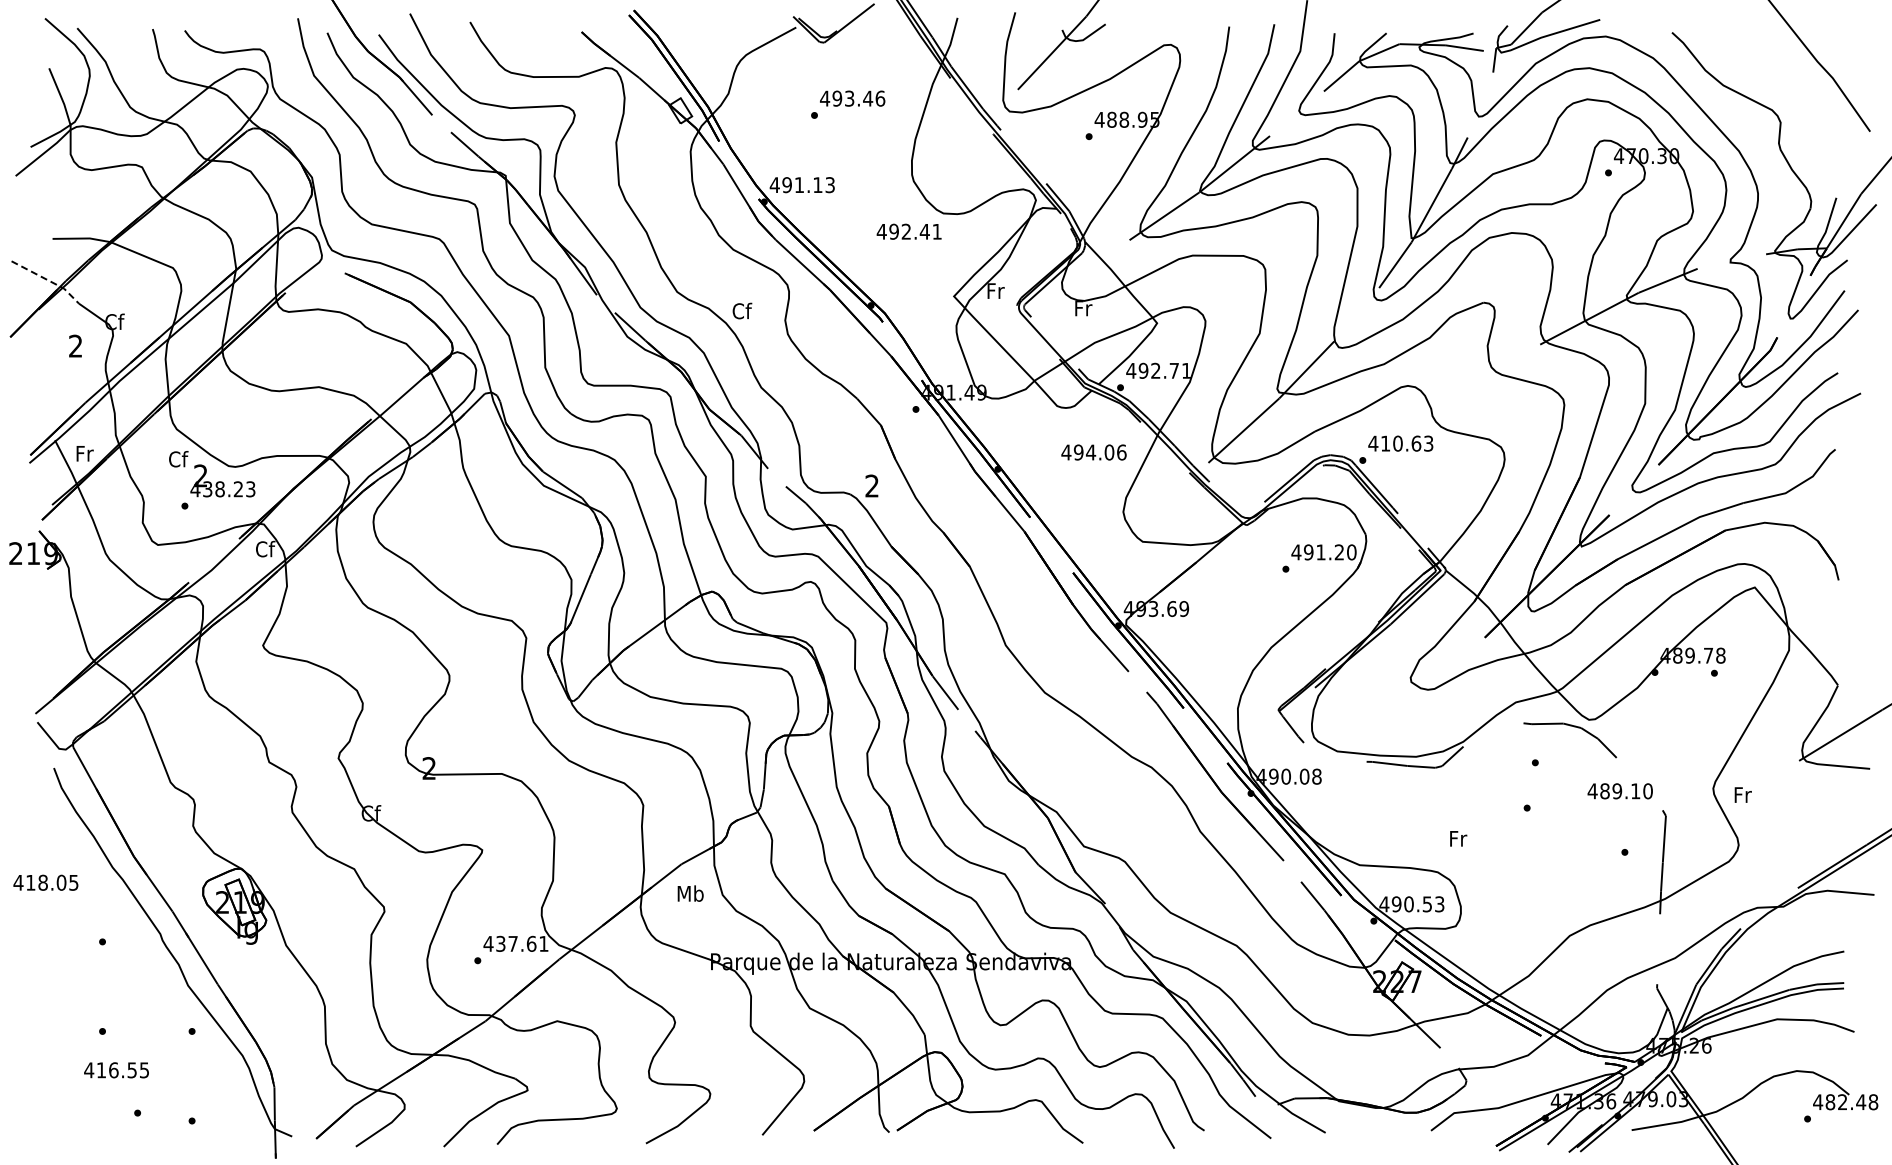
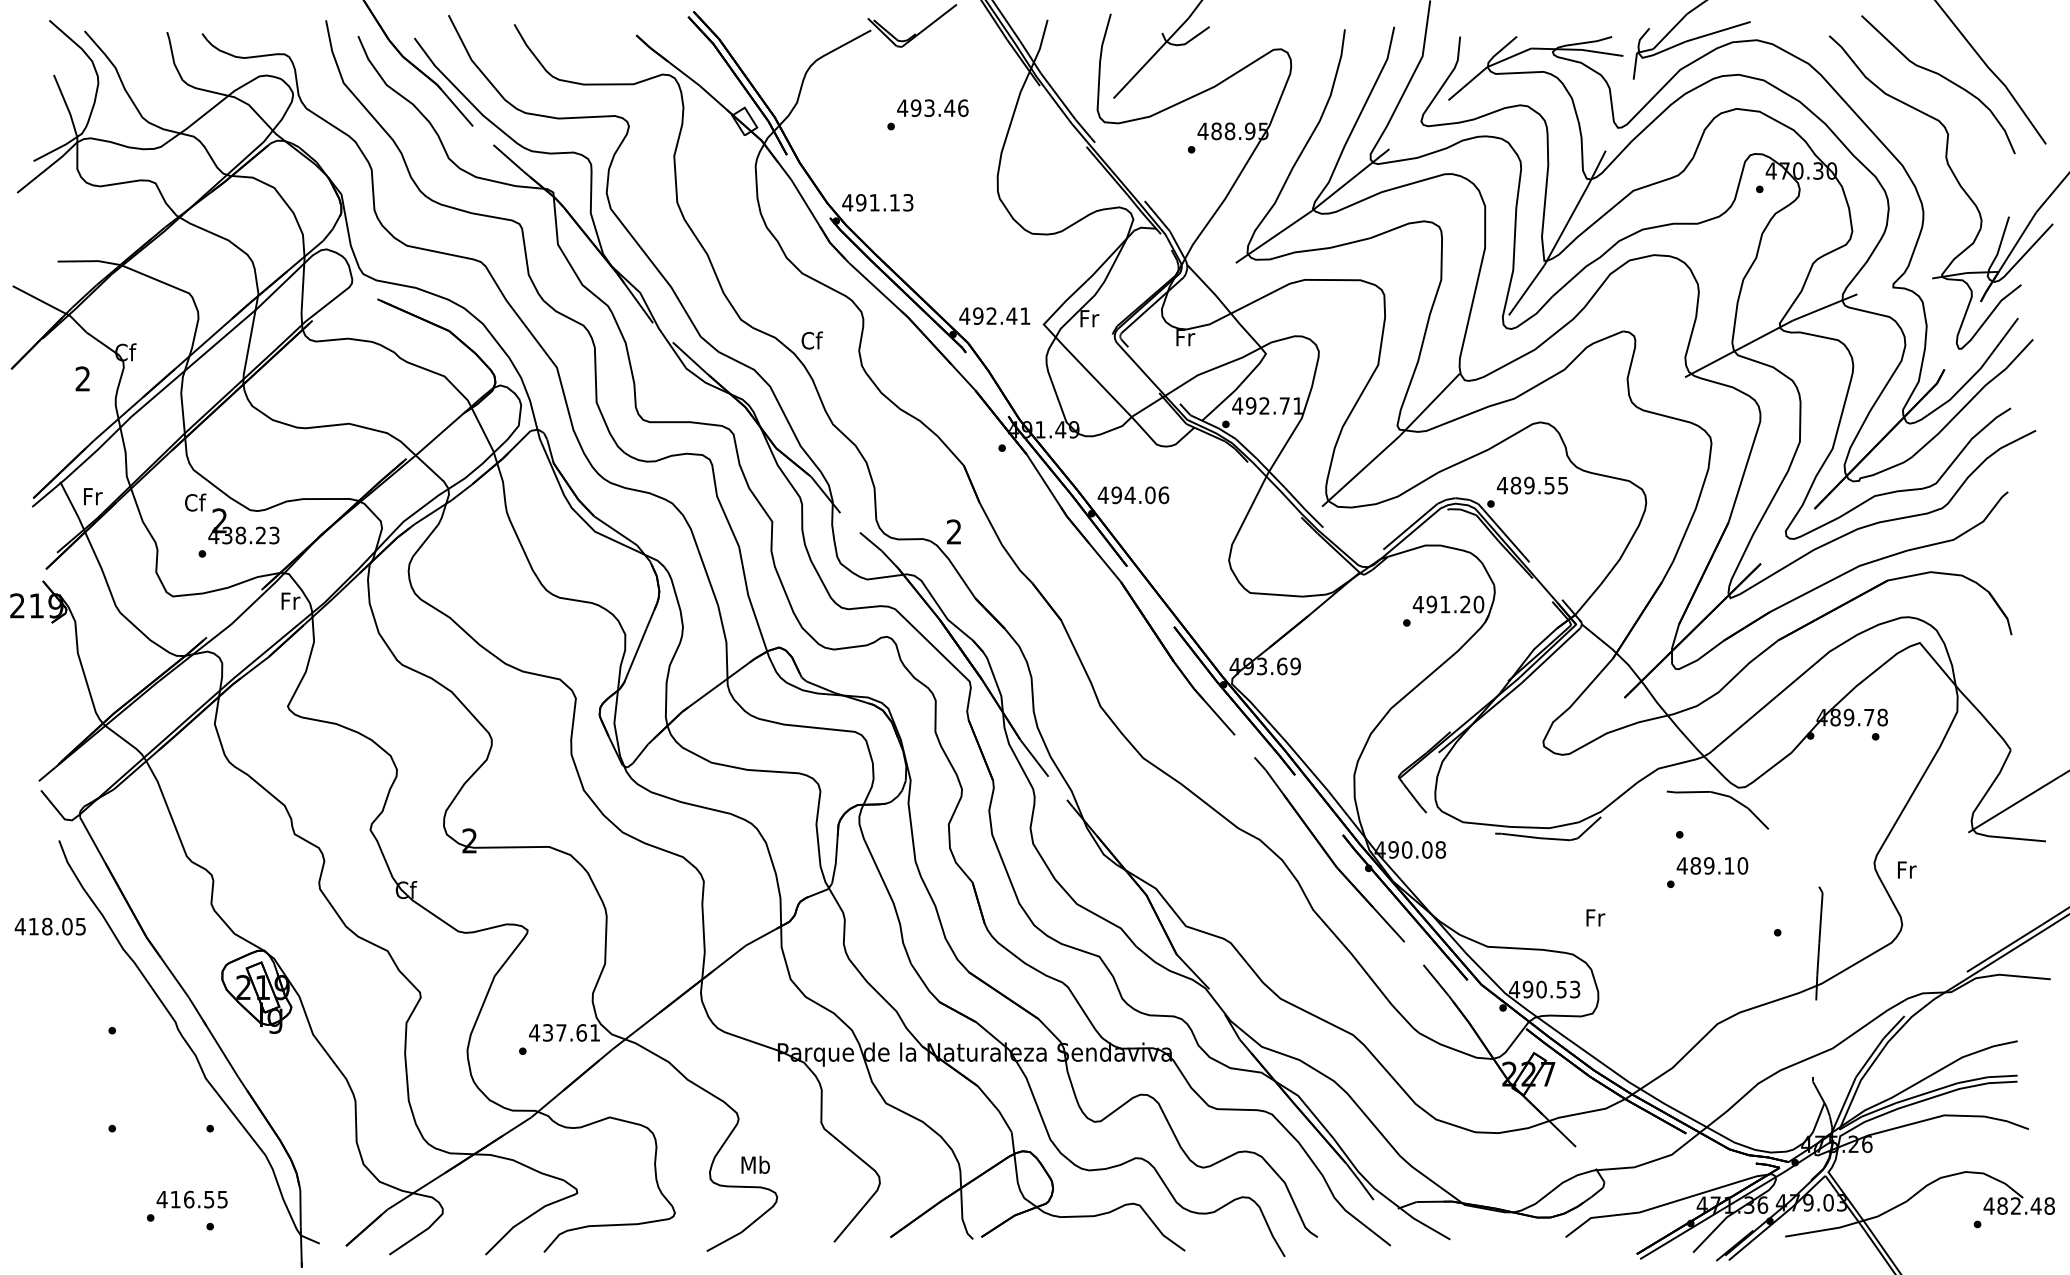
curve: (1774, 70) -> (1941, 77), added
text: (908, 231) -> (993, 315), moved
line: (48, 280) -> (53, 307), dashed -> solid
text: (1407, 443) -> (1539, 485), 410.63 -> 489.55
text: (1093, 452) -> (1132, 495), moved
text: (265, 548) -> (290, 600), Cf -> Fr
text: (1619, 791) -> (1711, 866), moved
text: (45, 882) -> (49, 926), moved
text: (690, 893) -> (755, 1164), moved
text: (116, 1070) -> (192, 1199), moved

